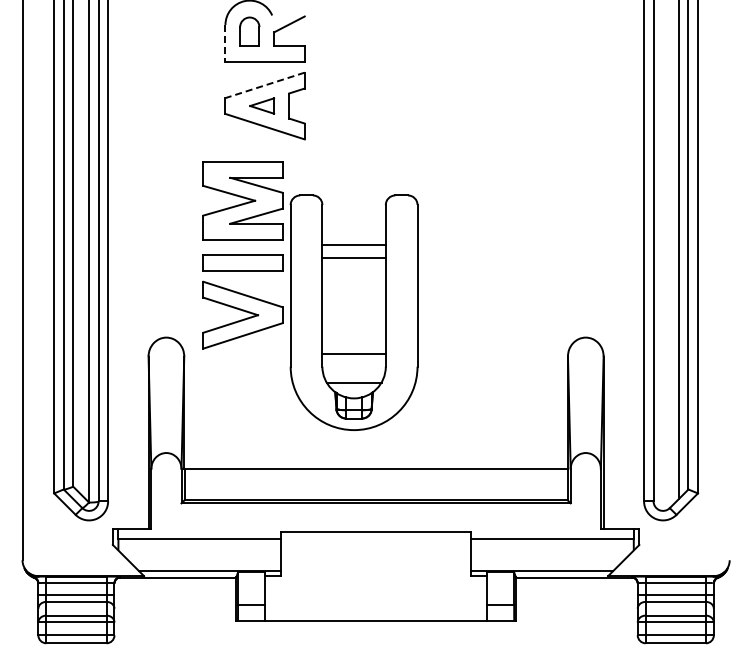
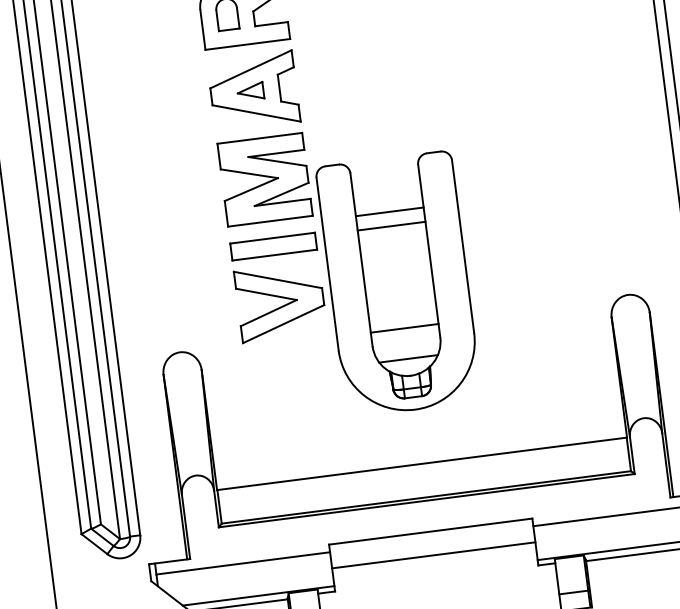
line: (225, 43) -> (202, 30), dashed -> solid
line: (265, 85) -> (251, 69), dashed -> solid
part: (310, 295) -> (350, 271), moved
line: (375, 554) -> (433, 555), added

